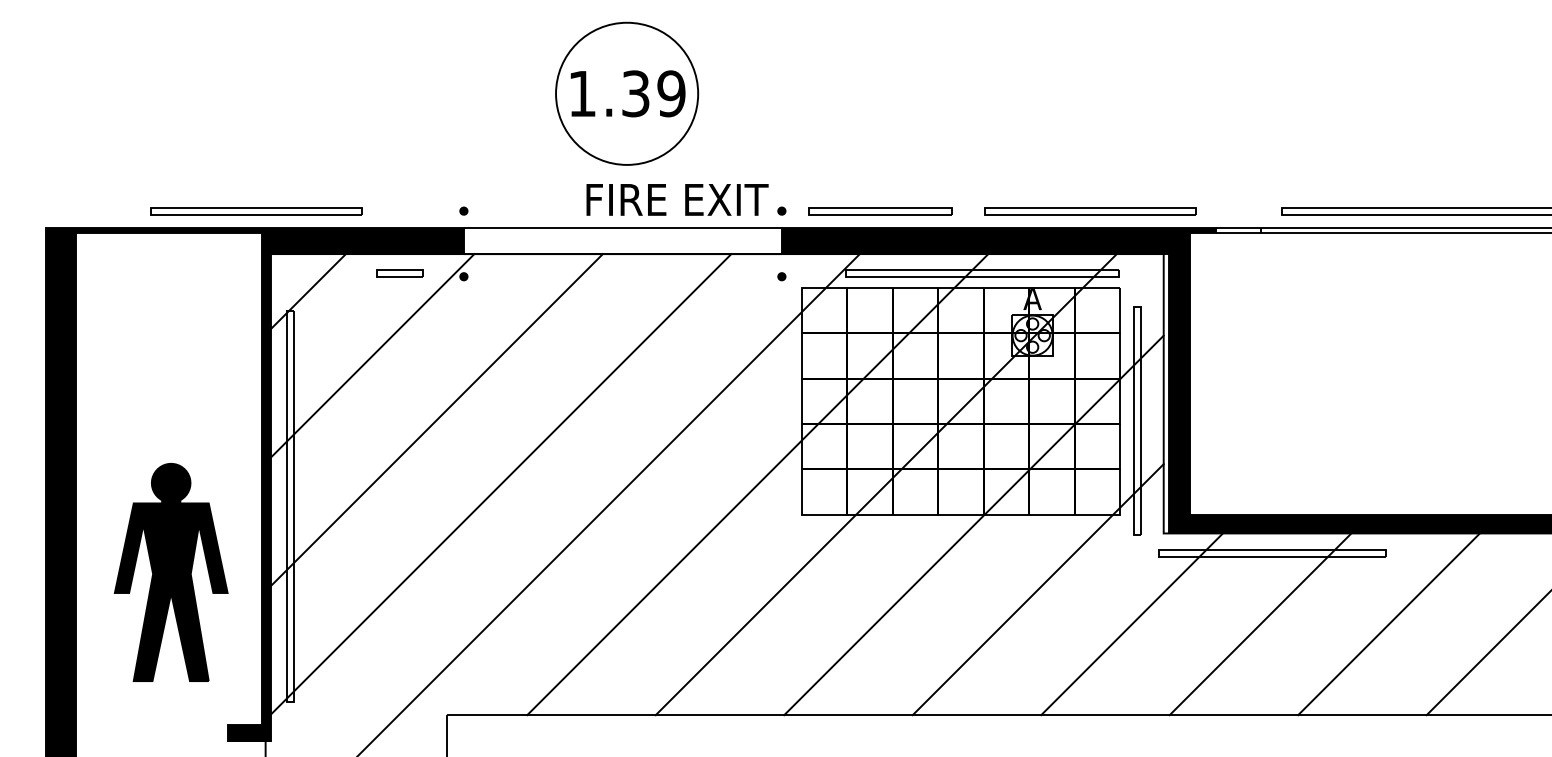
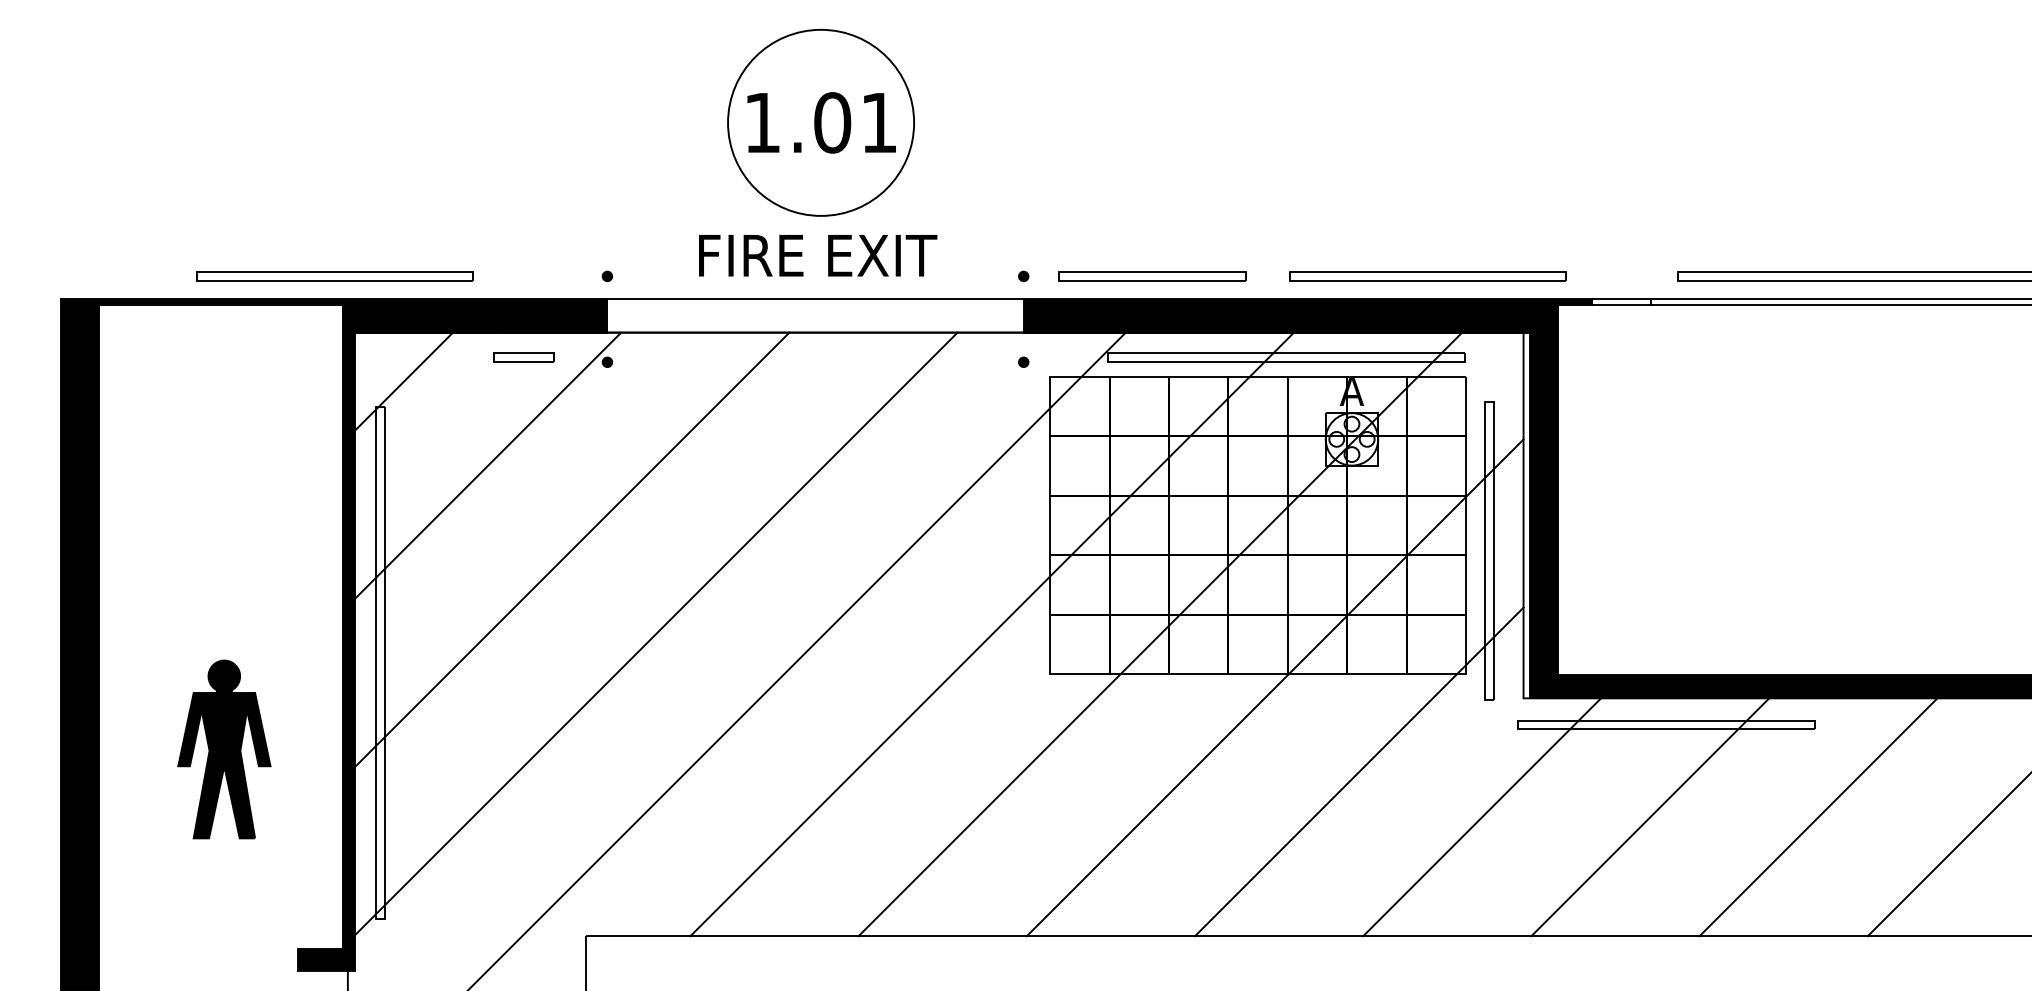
text: (653, 93) -> (855, 122), 1.39 -> 1.01
text: (677, 199) -> (818, 255), moved
part: (171, 572) -> (224, 749), size x0.62

